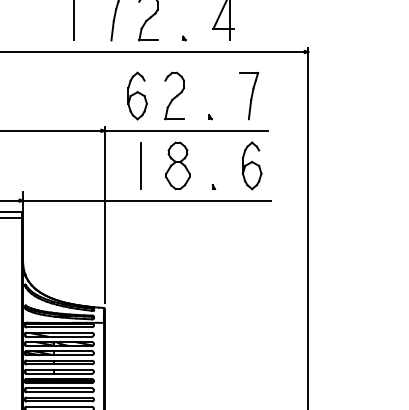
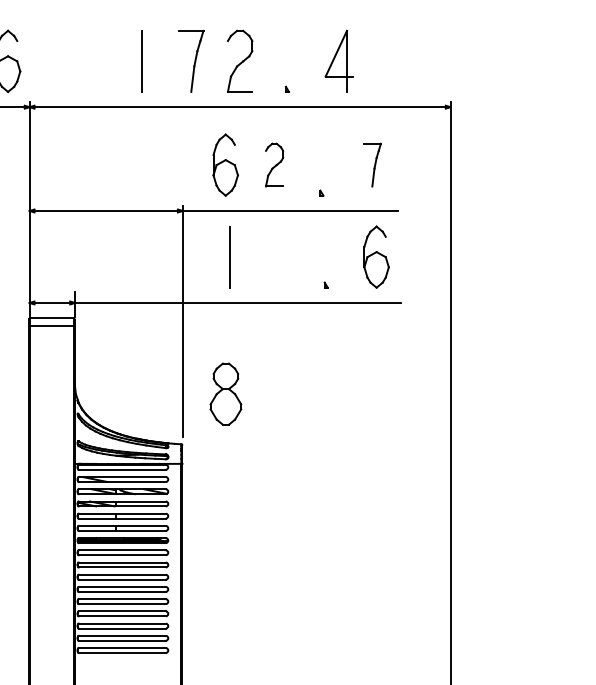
part: (174, 95) -> (274, 164), size x0.7
part: (249, 95) -> (372, 164), size x0.7
part: (177, 165) -> (225, 393), moved

